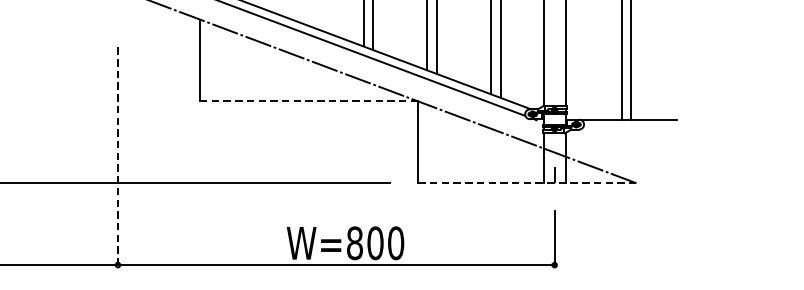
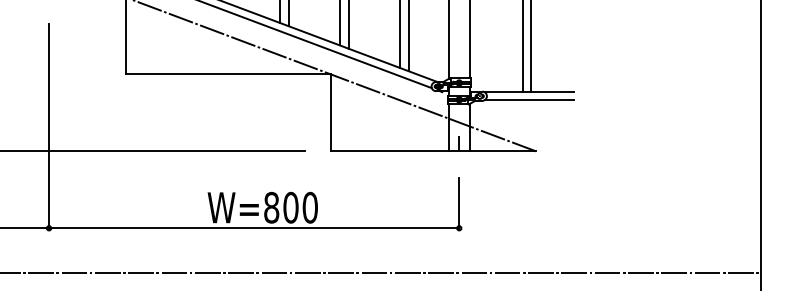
line: (309, 101) -> (228, 74), dashed -> solid
line: (629, 129) -> (529, 100), added
line: (118, 156) -> (49, 126), dashed -> solid
line: (527, 183) -> (433, 151), dashed -> solid

